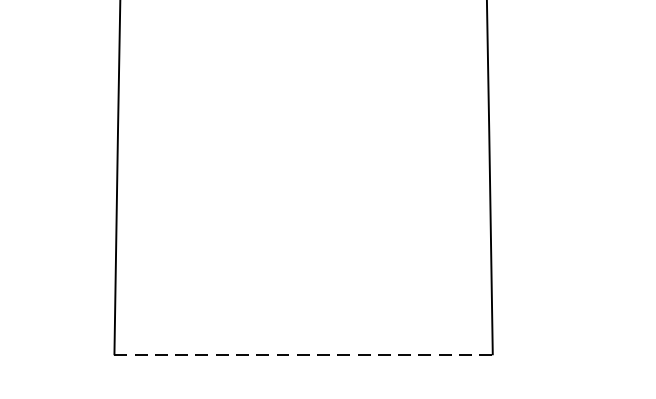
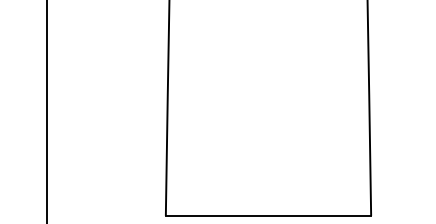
line: (303, 354) -> (268, 215), dashed -> solid

